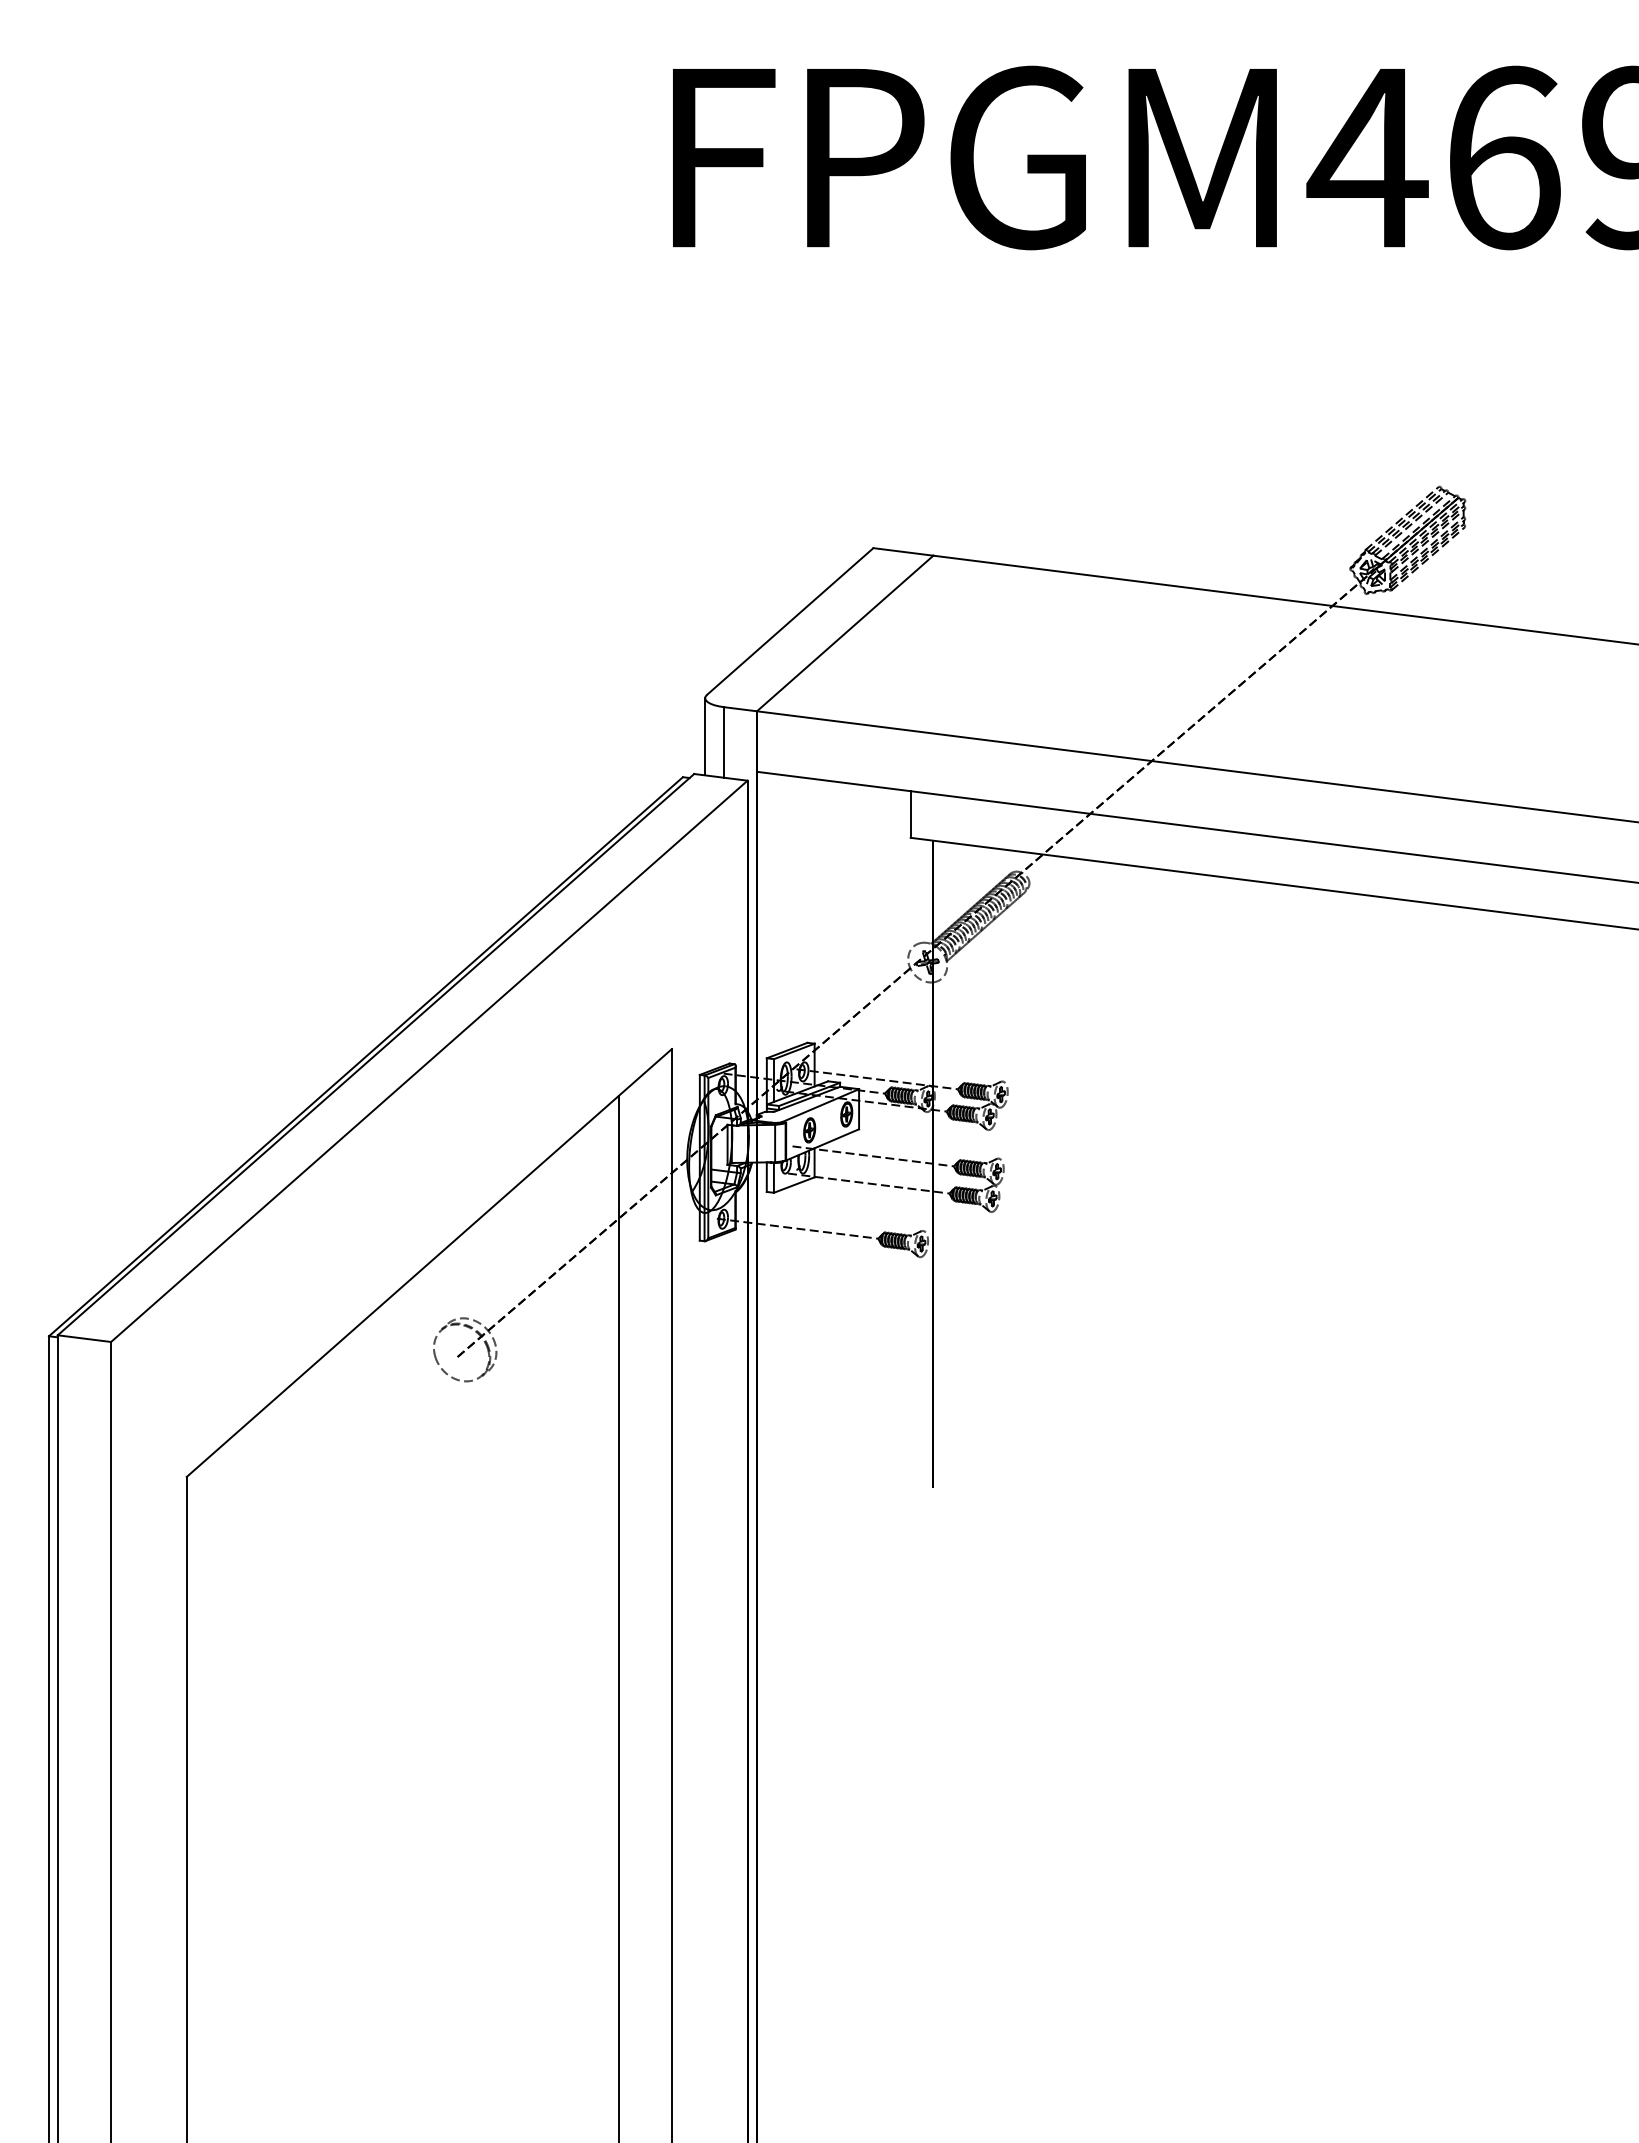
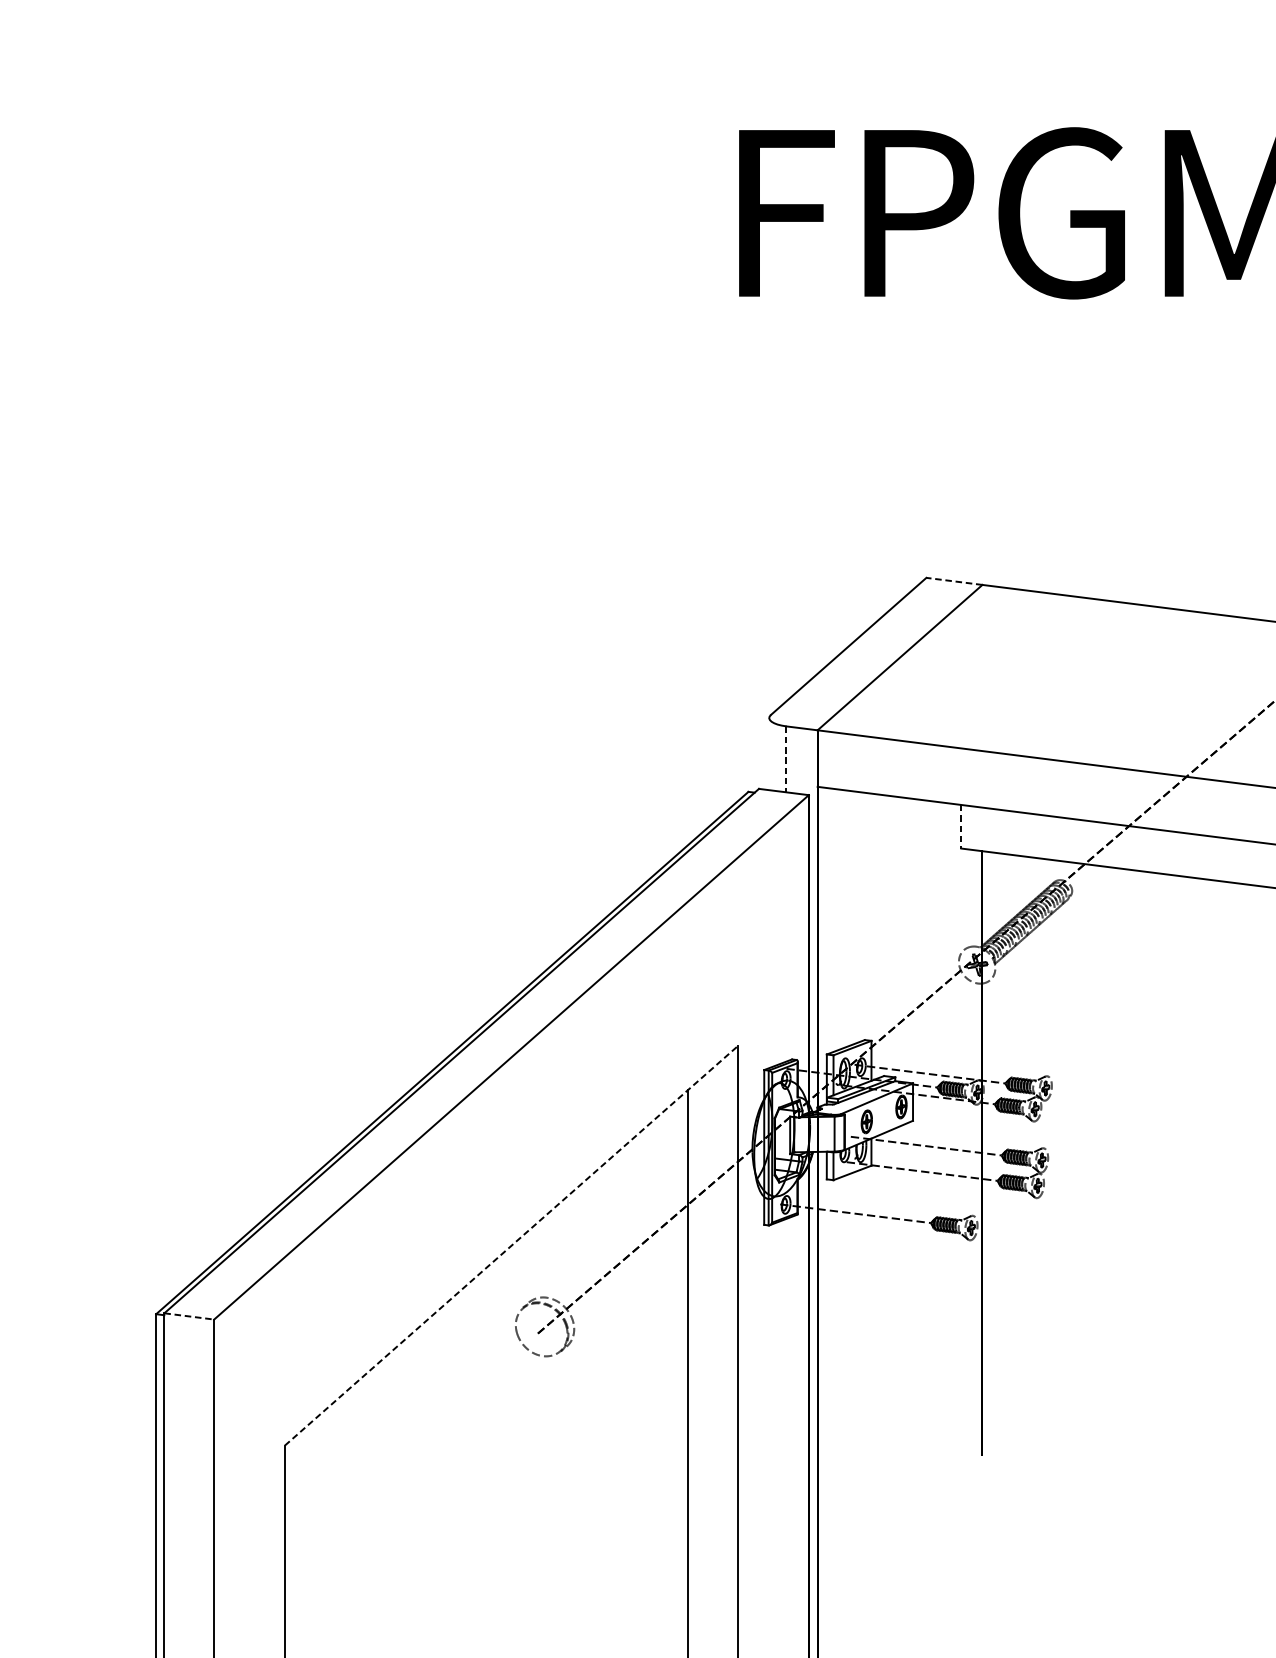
line: (902, 551) -> (953, 581), solid -> dashed
line: (705, 736) -> (769, 753), removed
line: (723, 742) -> (786, 759), solid -> dashed
line: (910, 815) -> (961, 827), solid -> dashed
line: (429, 1262) -> (511, 1245), solid -> dashed
line: (84, 1338) -> (189, 1316), solid -> dashed

